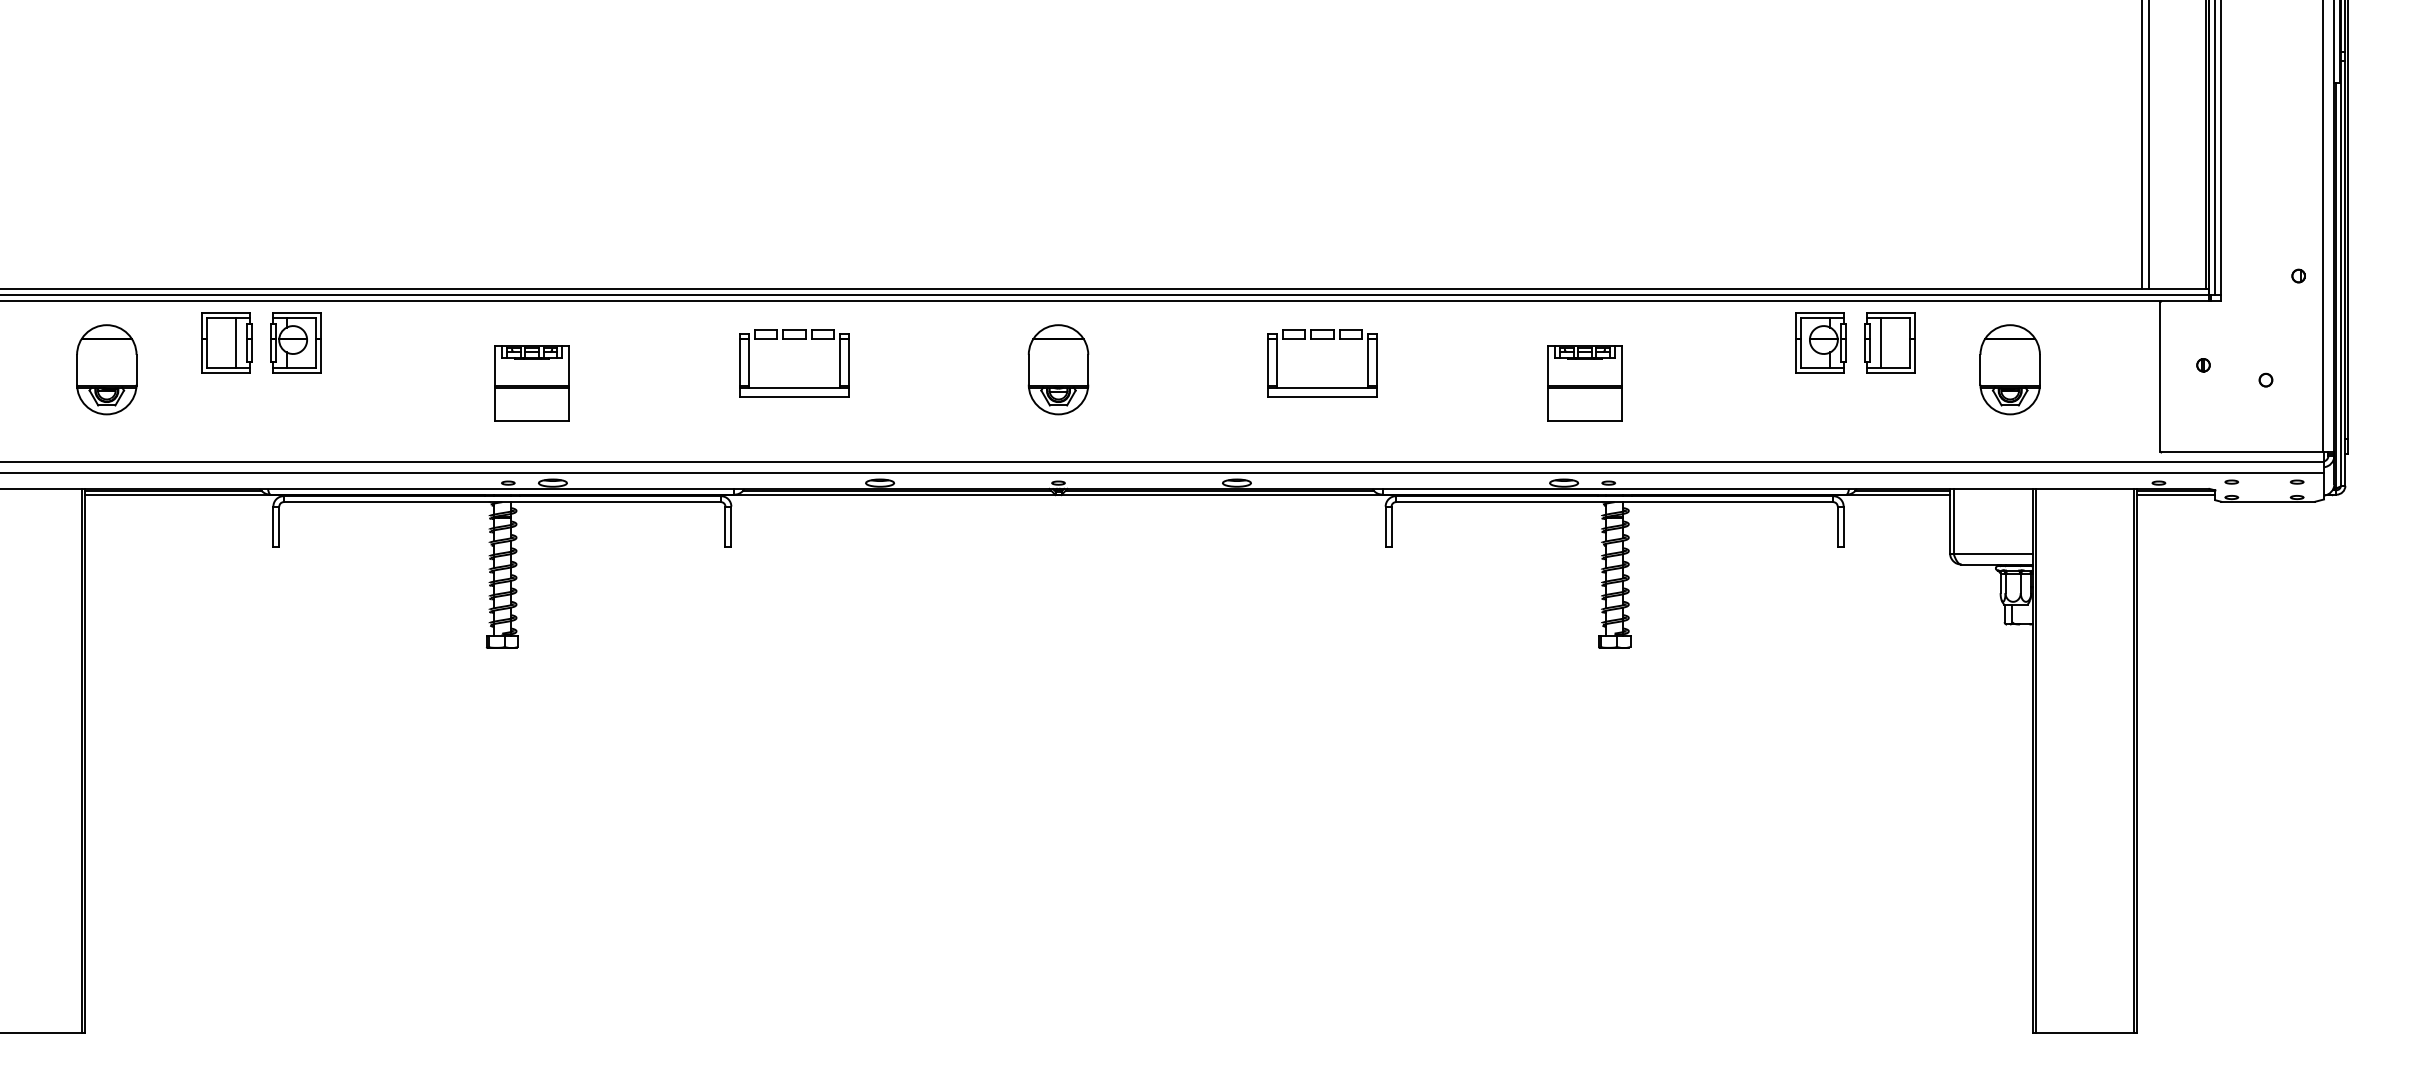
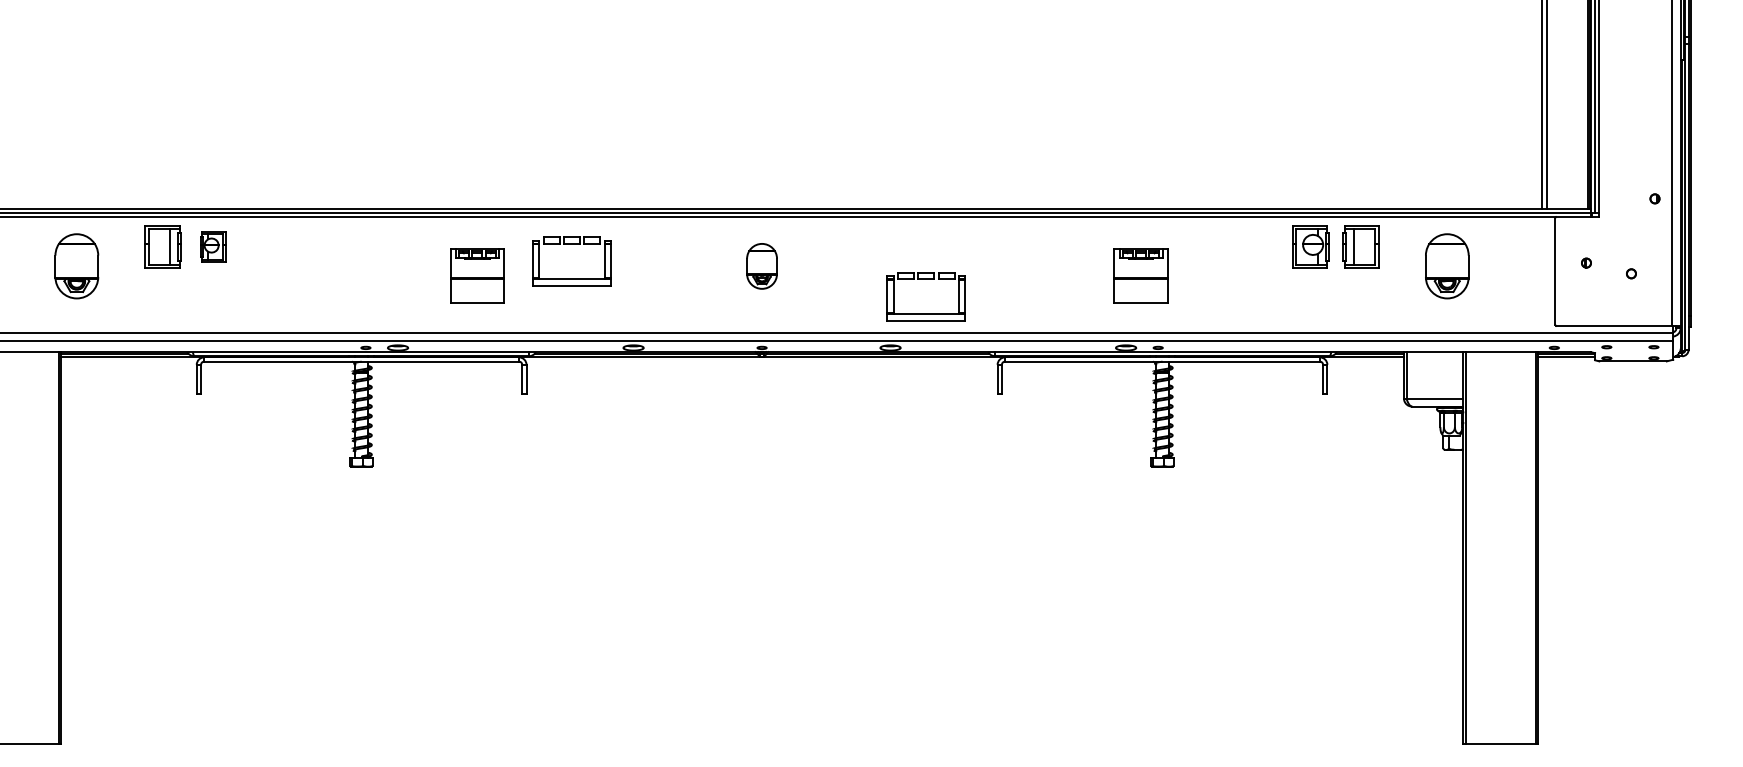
part: (1322, 339) -> (926, 279), moved
part: (295, 342) -> (212, 246), size x0.7
part: (1058, 369) -> (762, 266), size x0.7
part: (531, 383) -> (476, 276), moved

